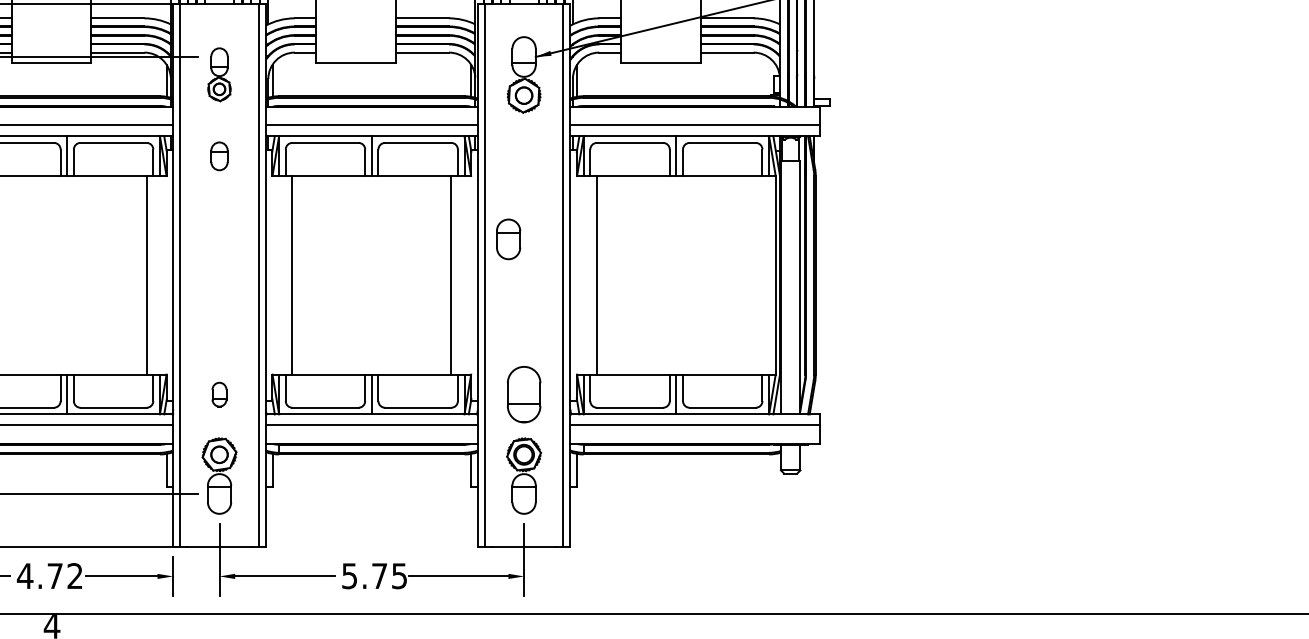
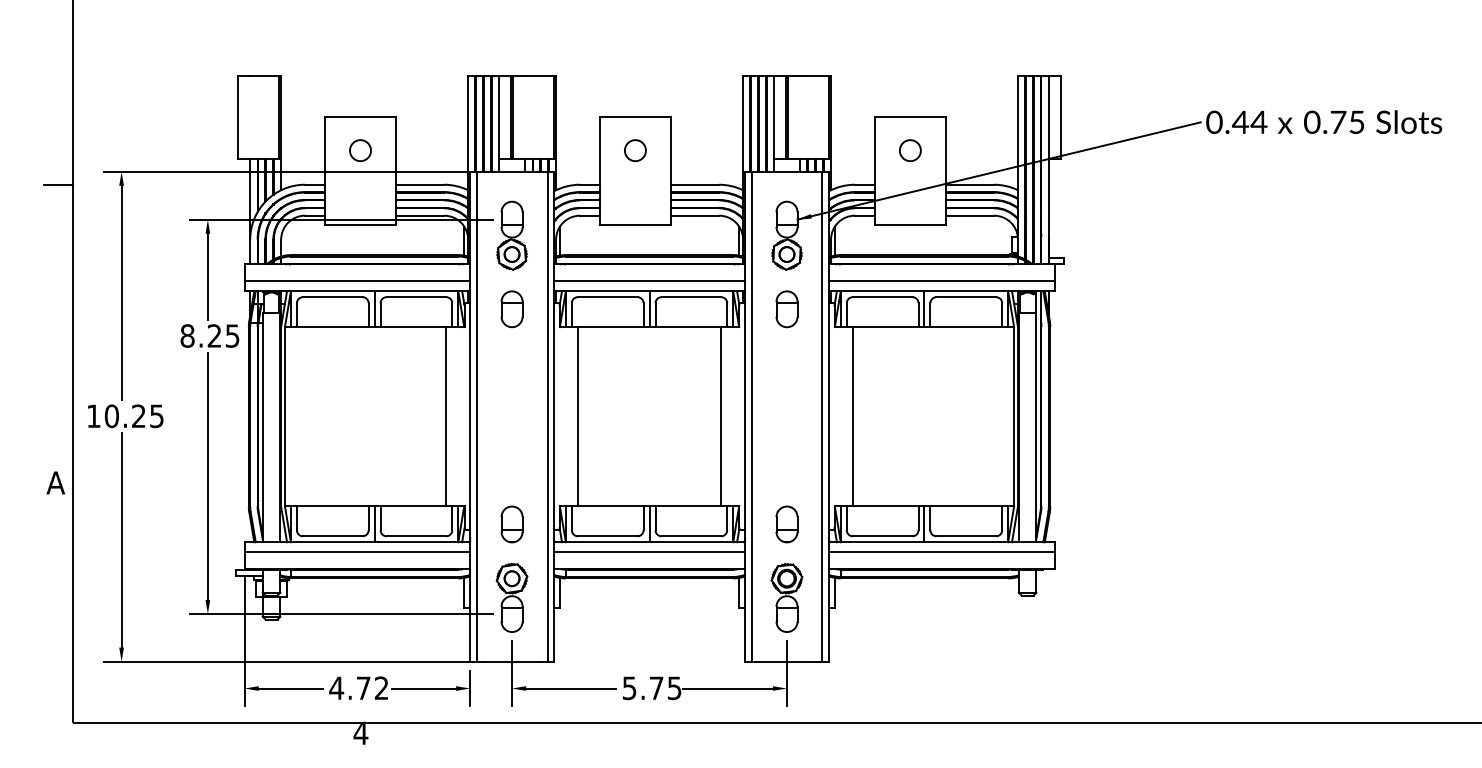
part: (218, 74) -> (511, 235), size x1.43
part: (218, 156) -> (511, 309), size x1.43
part: (508, 239) -> (786, 309), moved
part: (218, 394) -> (511, 524), size x1.67
part: (523, 394) -> (786, 524), size x0.71

